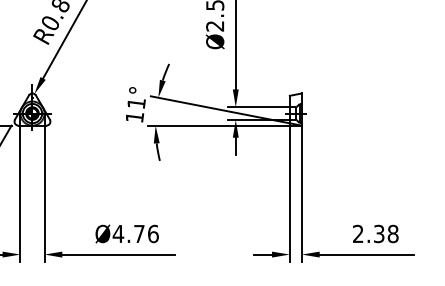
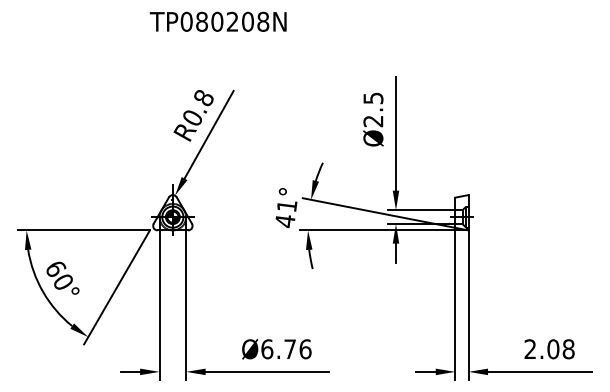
text: (135, 117) -> (285, 221), 11° -> 41°
text: (117, 234) -> (266, 349), Ø4.76 -> Ø6.76
text: (379, 234) -> (553, 349), 2.38 -> 2.08

